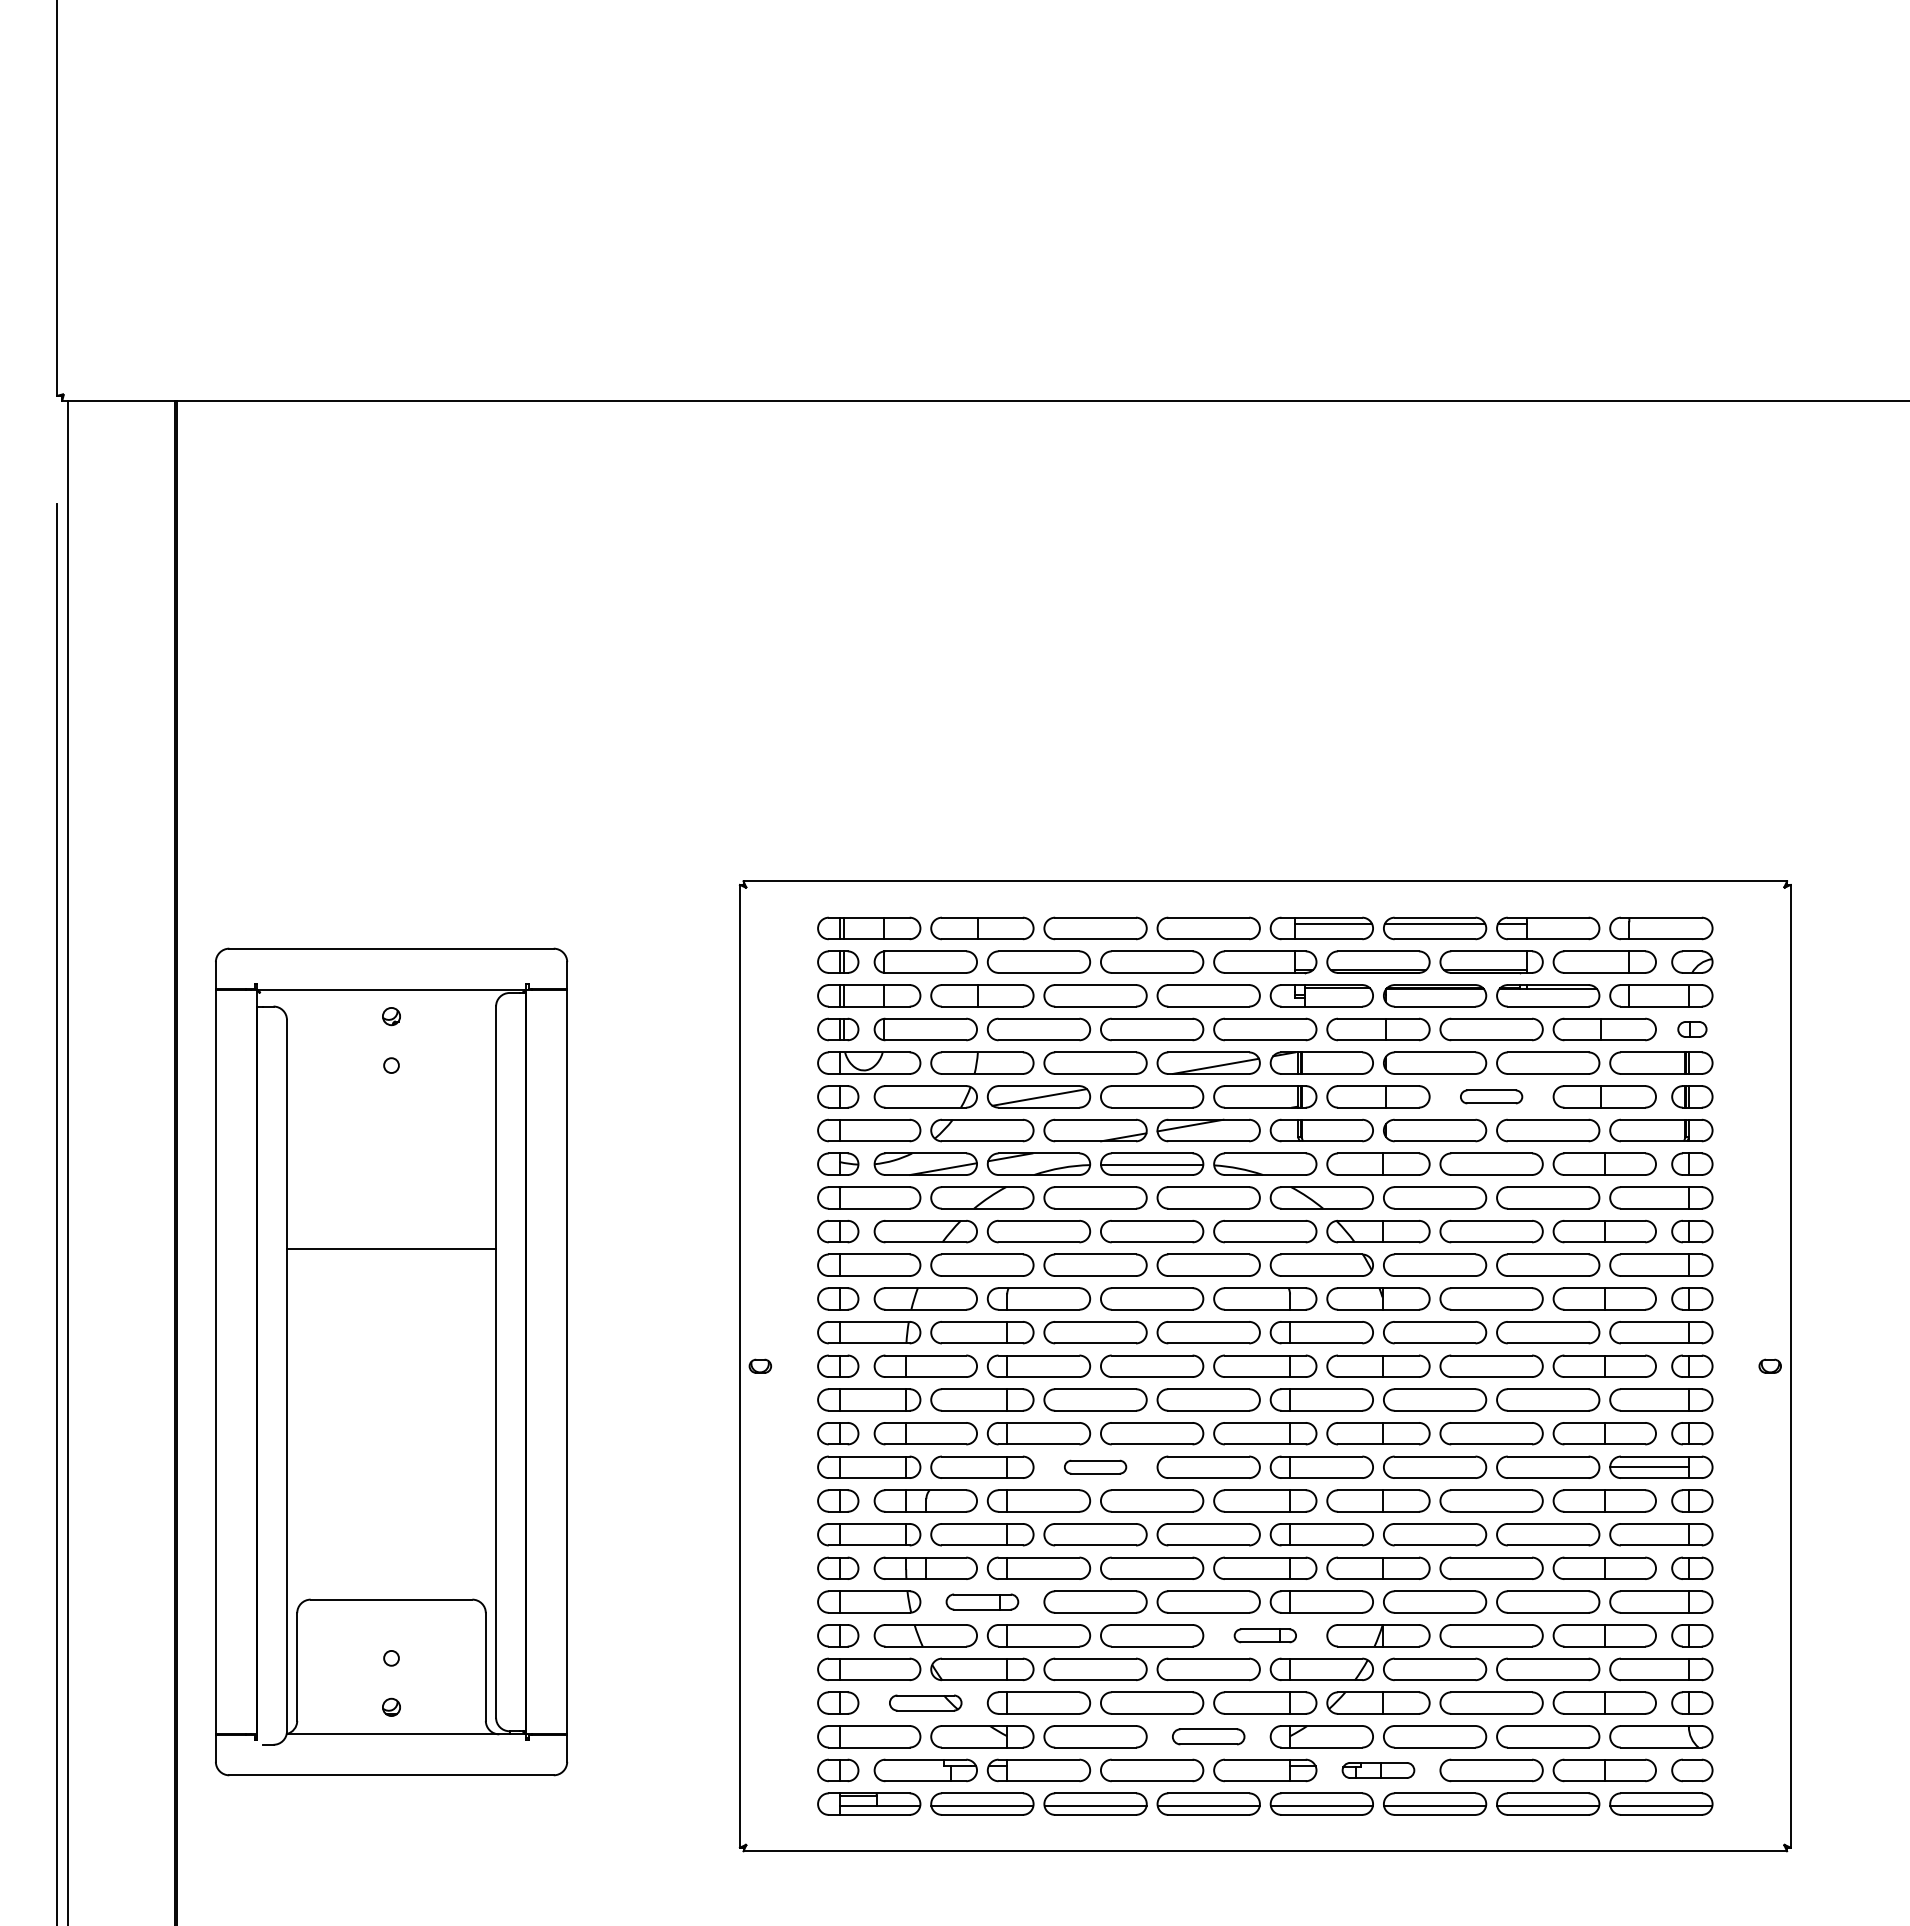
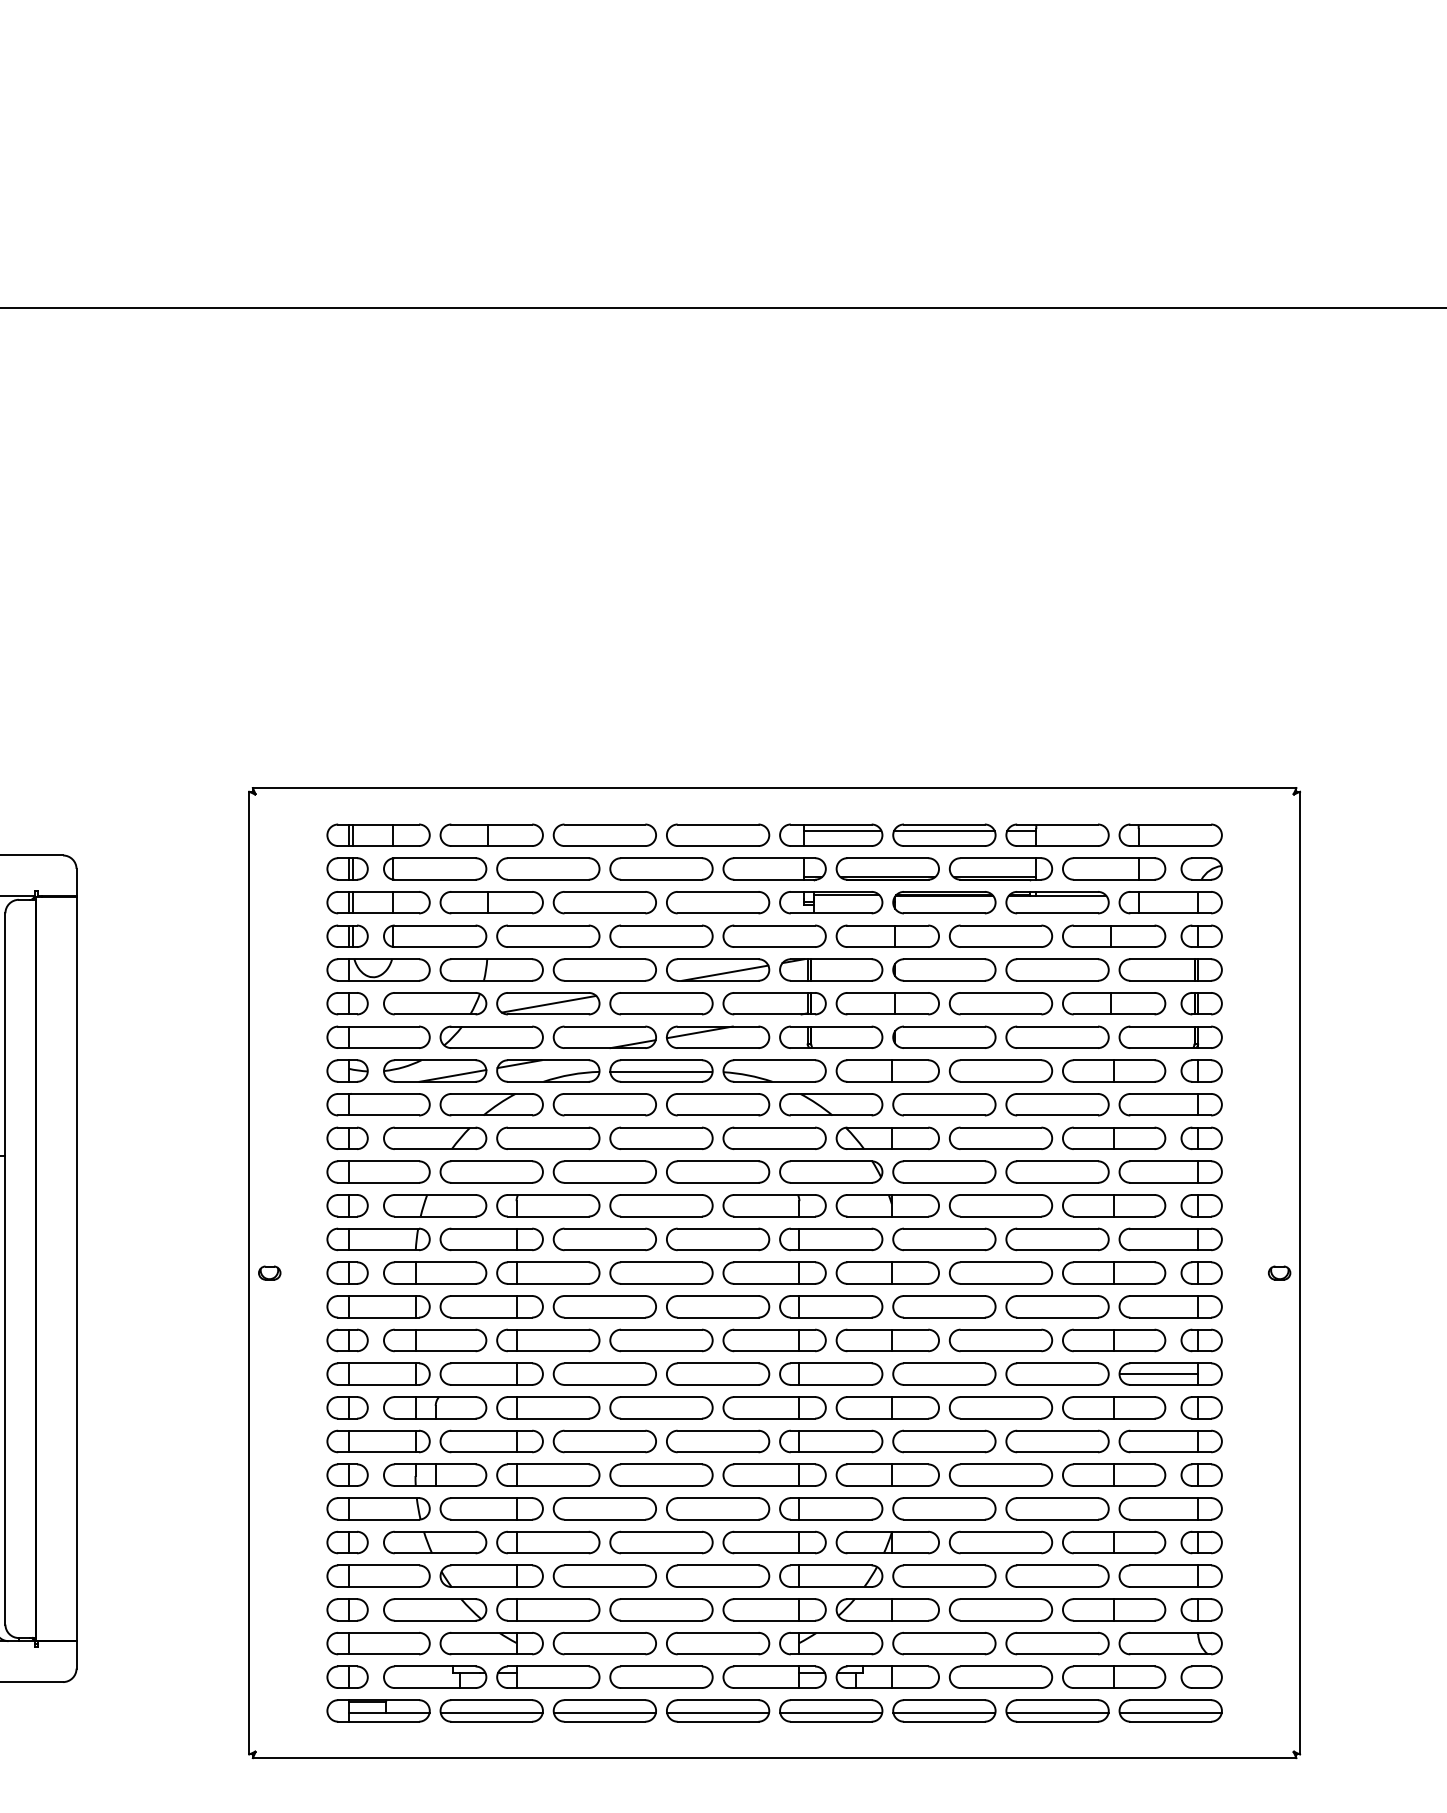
part: (1692, 1029) -> (1201, 936), size x1.43
part: (1491, 1096) -> (1000, 1003), size x1.67
part: (1095, 1466) -> (604, 1373), size x1.67
part: (982, 1601) -> (491, 1508), size x1.43
part: (1265, 1635) -> (774, 1542), size x1.67
part: (925, 1702) -> (434, 1609), size x1.43
part: (1208, 1736) -> (717, 1643), size x1.43
part: (1378, 1770) -> (887, 1677), size x1.43

